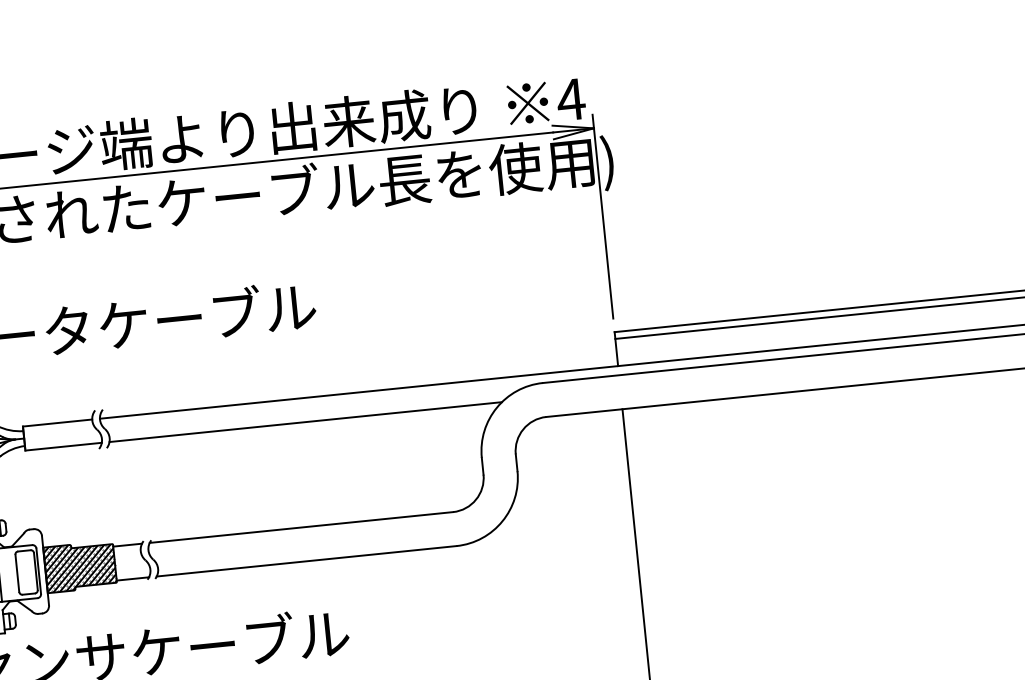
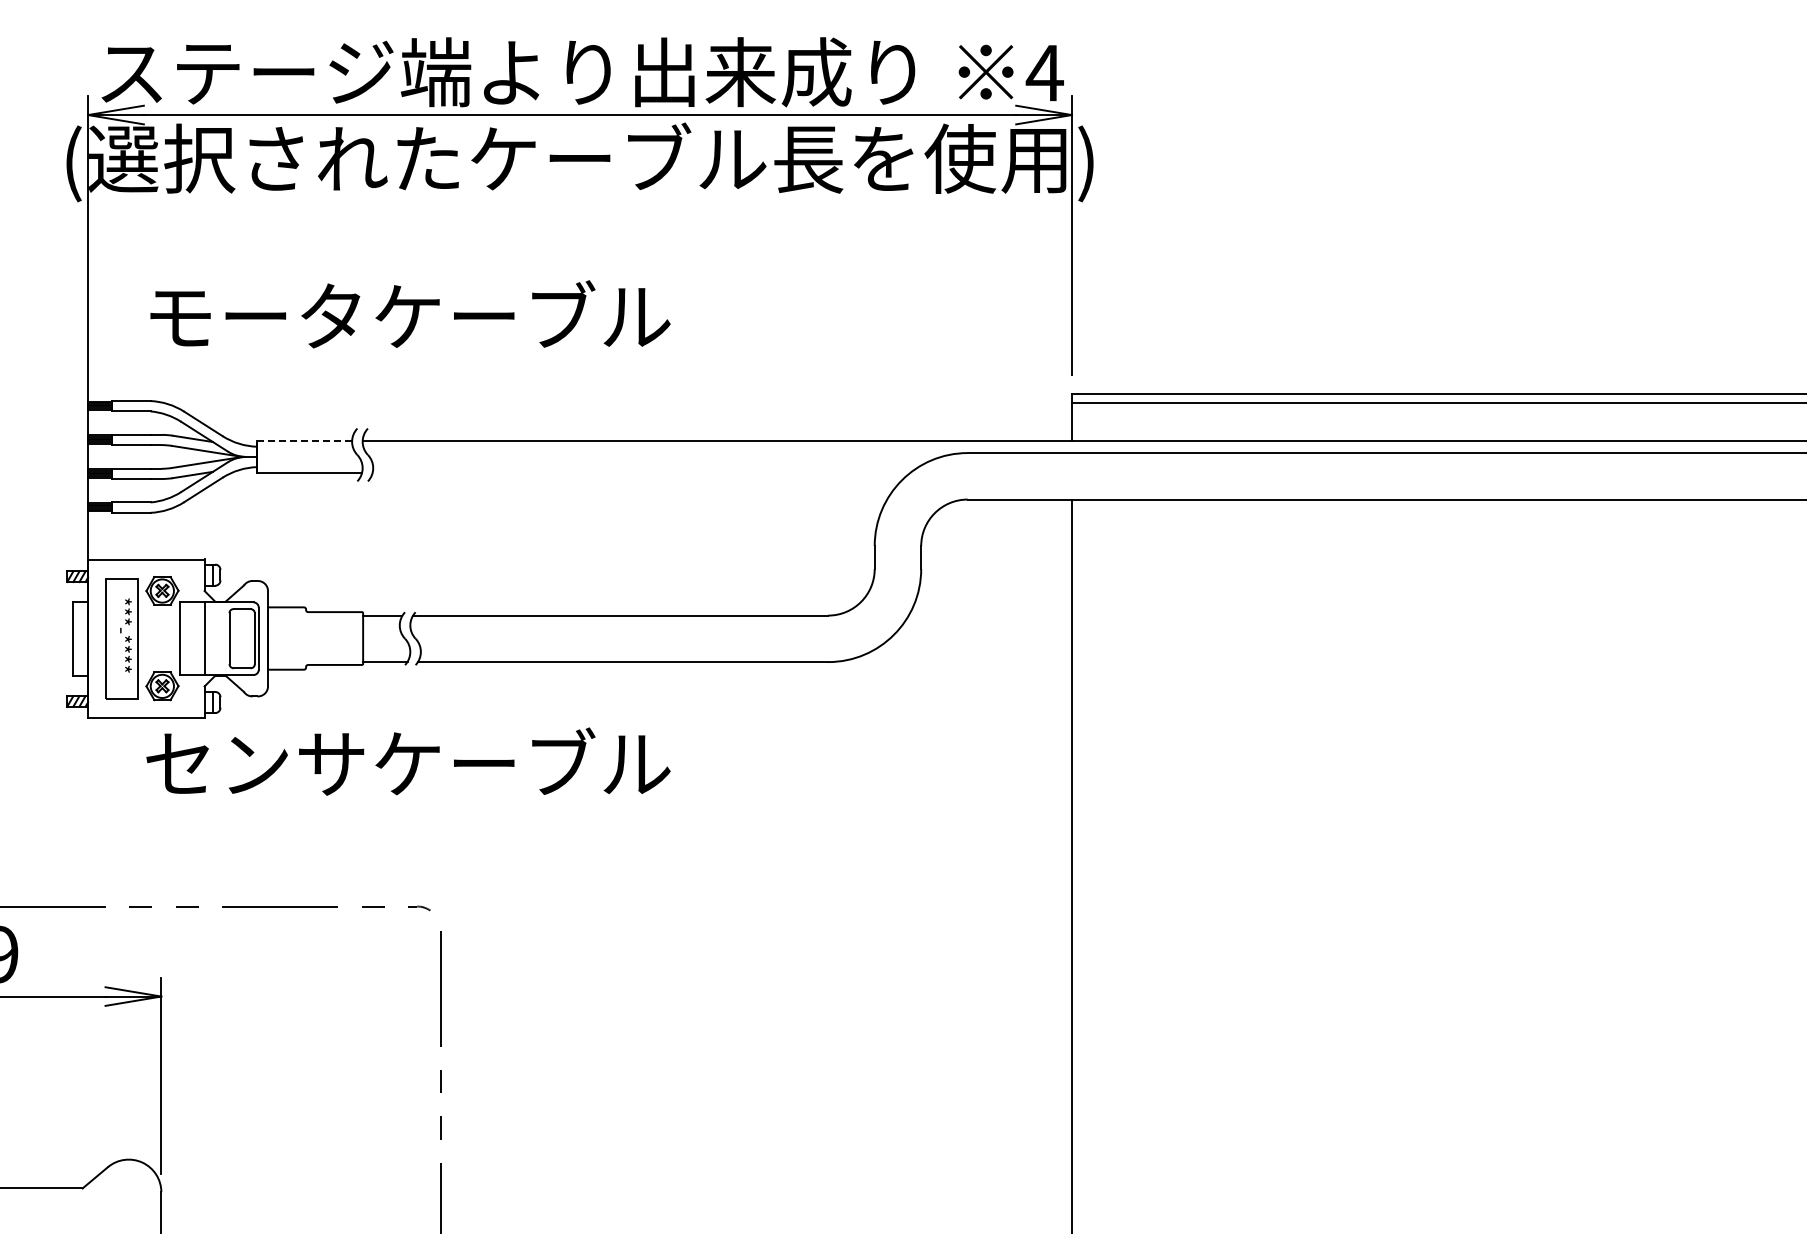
line: (305, 422) -> (640, 473), removed
line: (57, 423) -> (304, 440), solid -> dashed
hatch: (80, 566) -> (315, 638), removed

